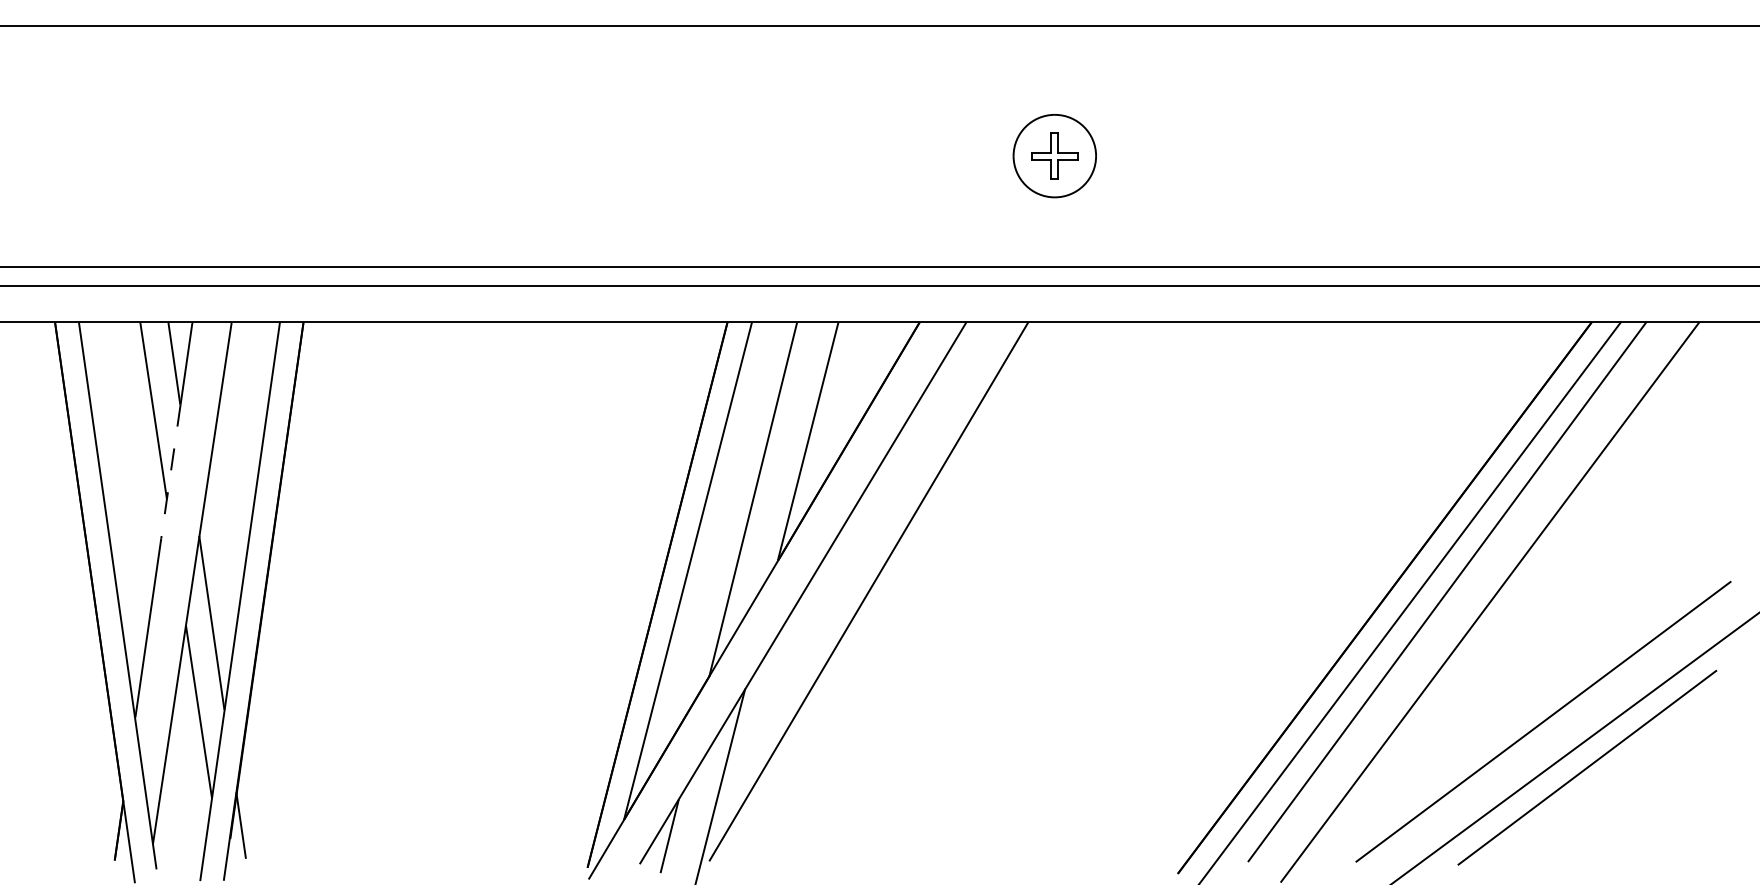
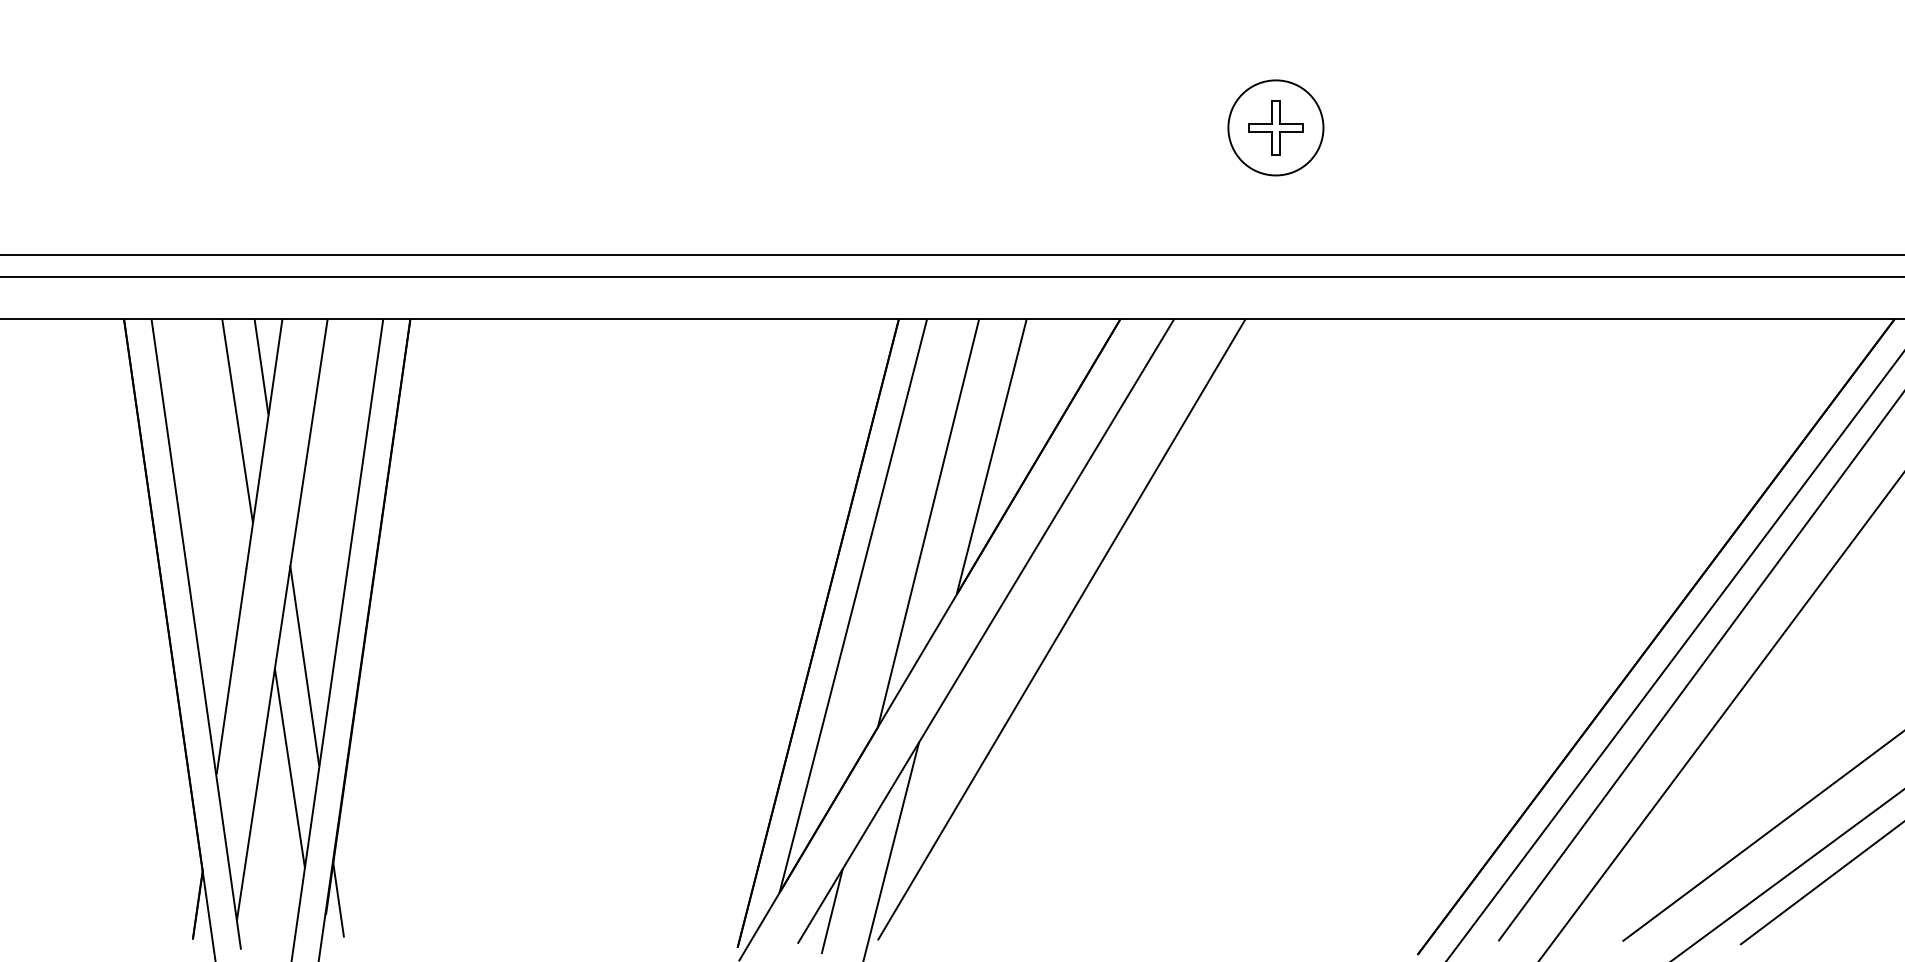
line: (170, 471) -> (257, 491), dashed -> solid

